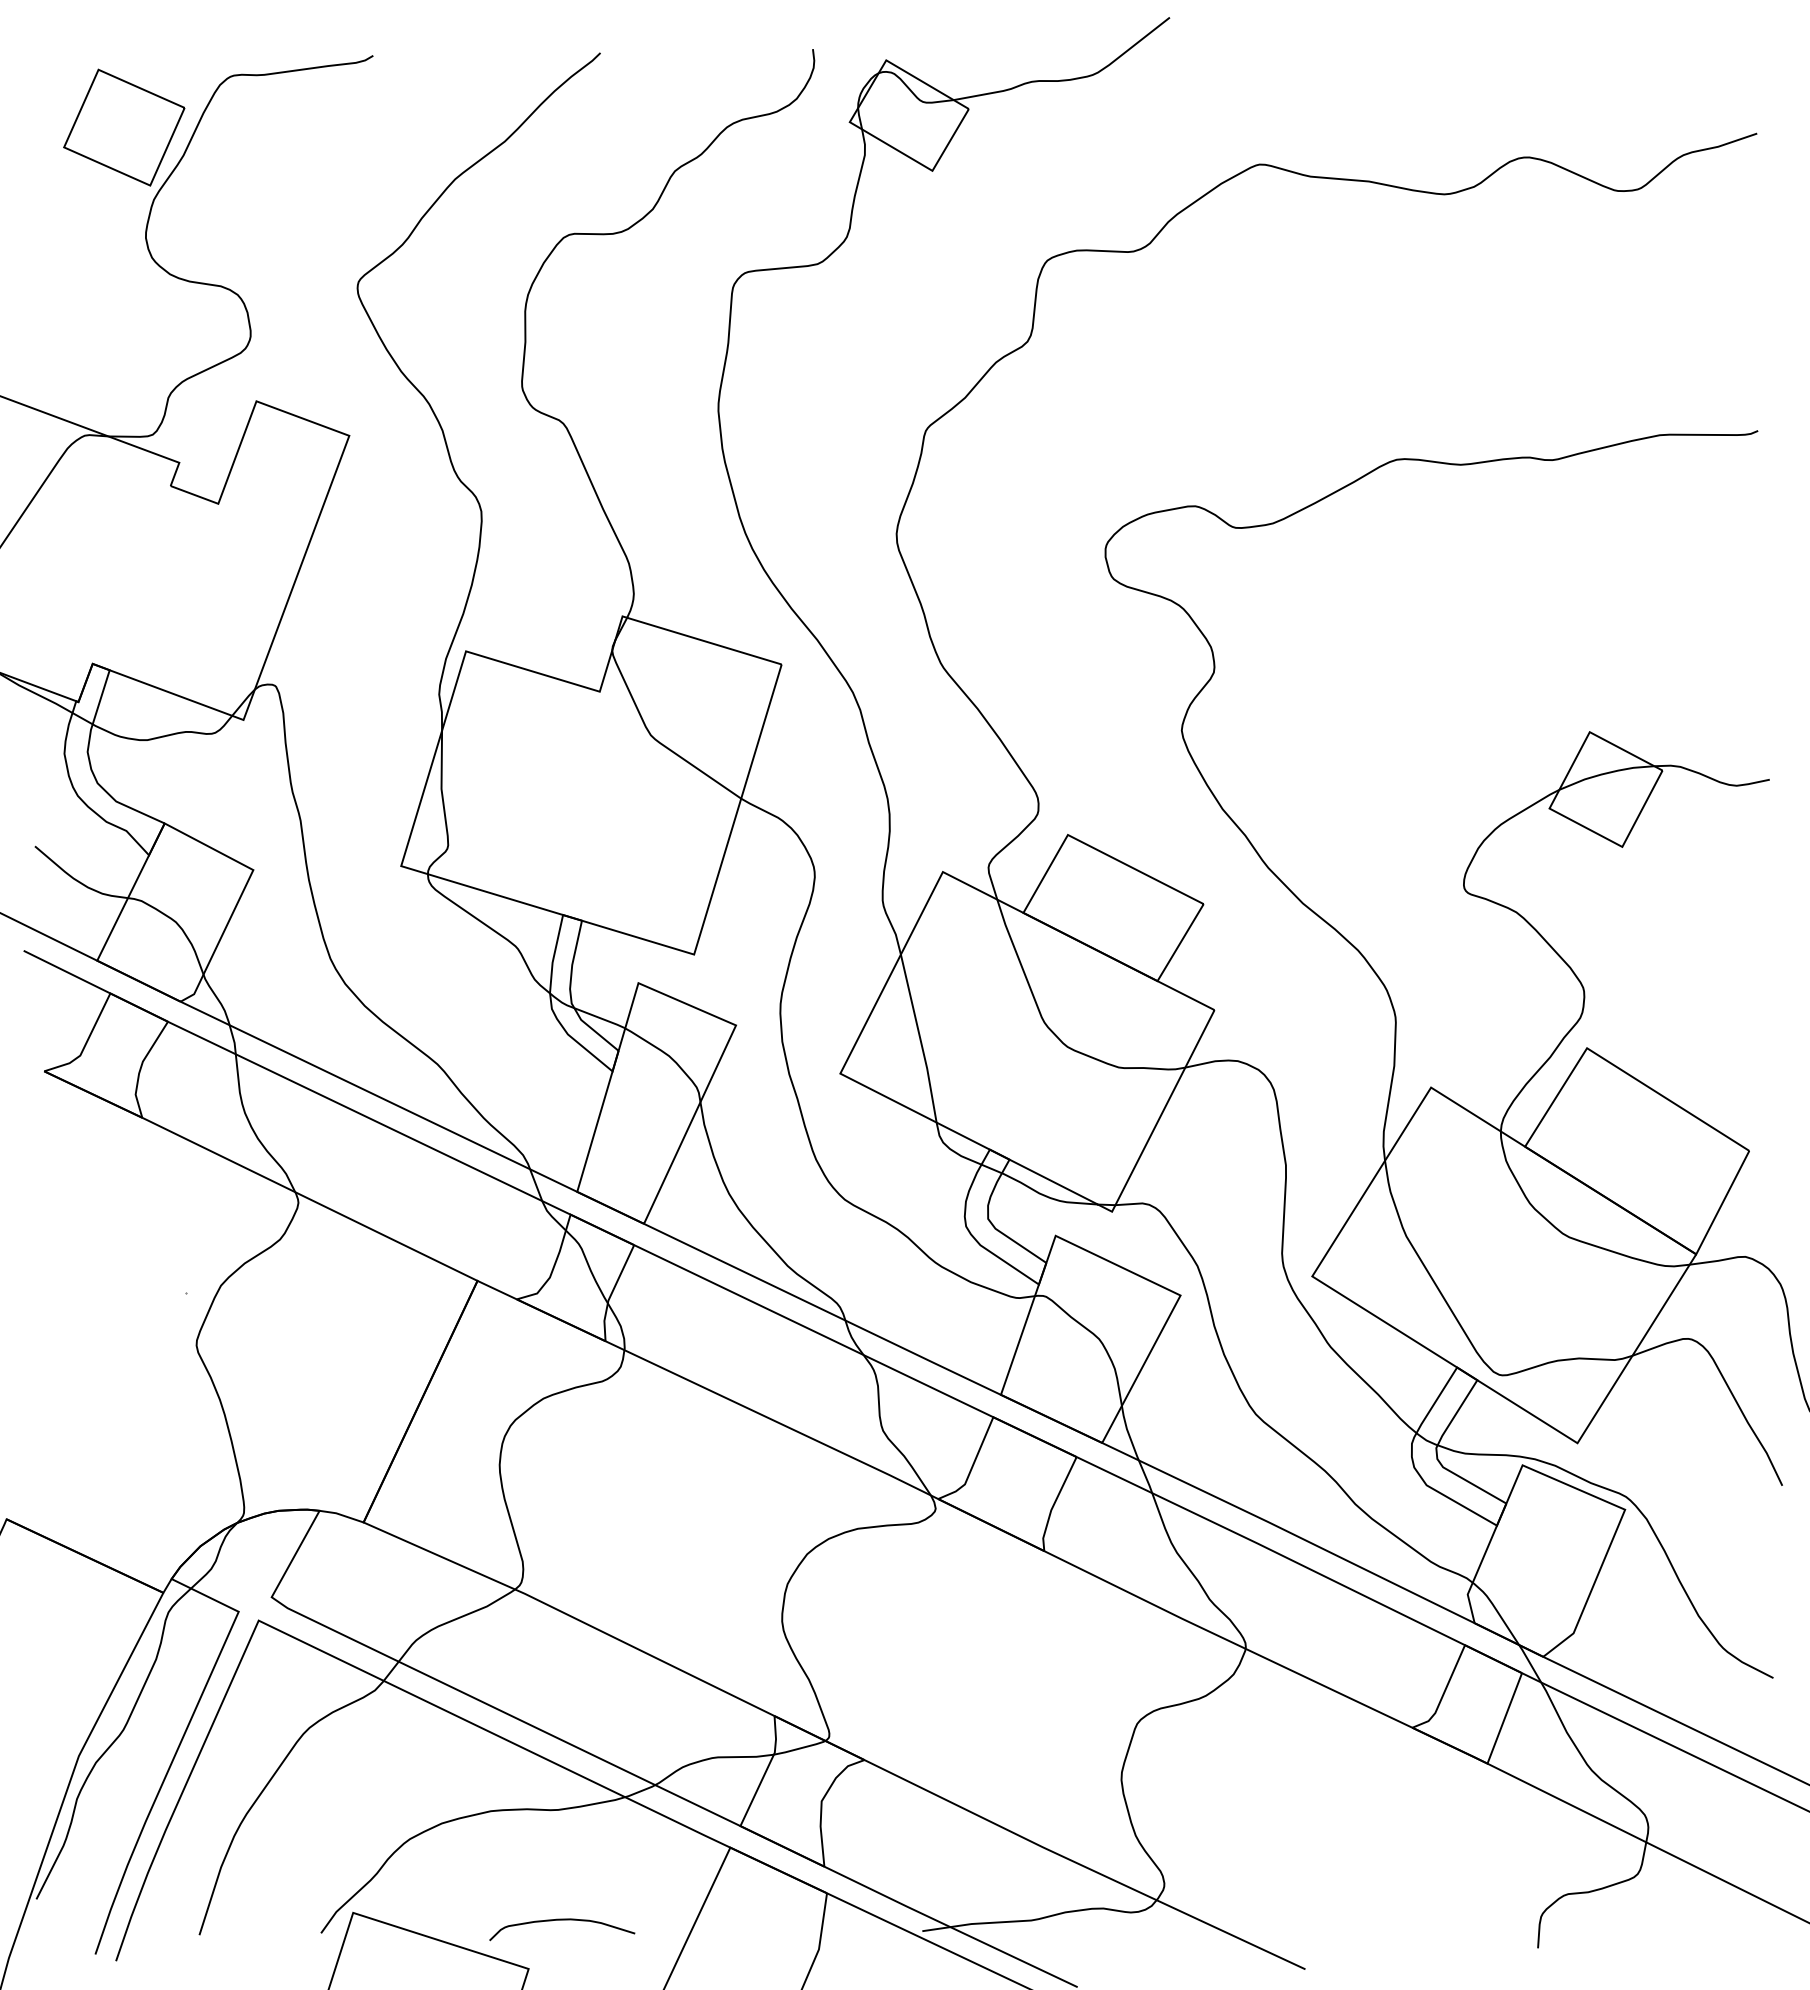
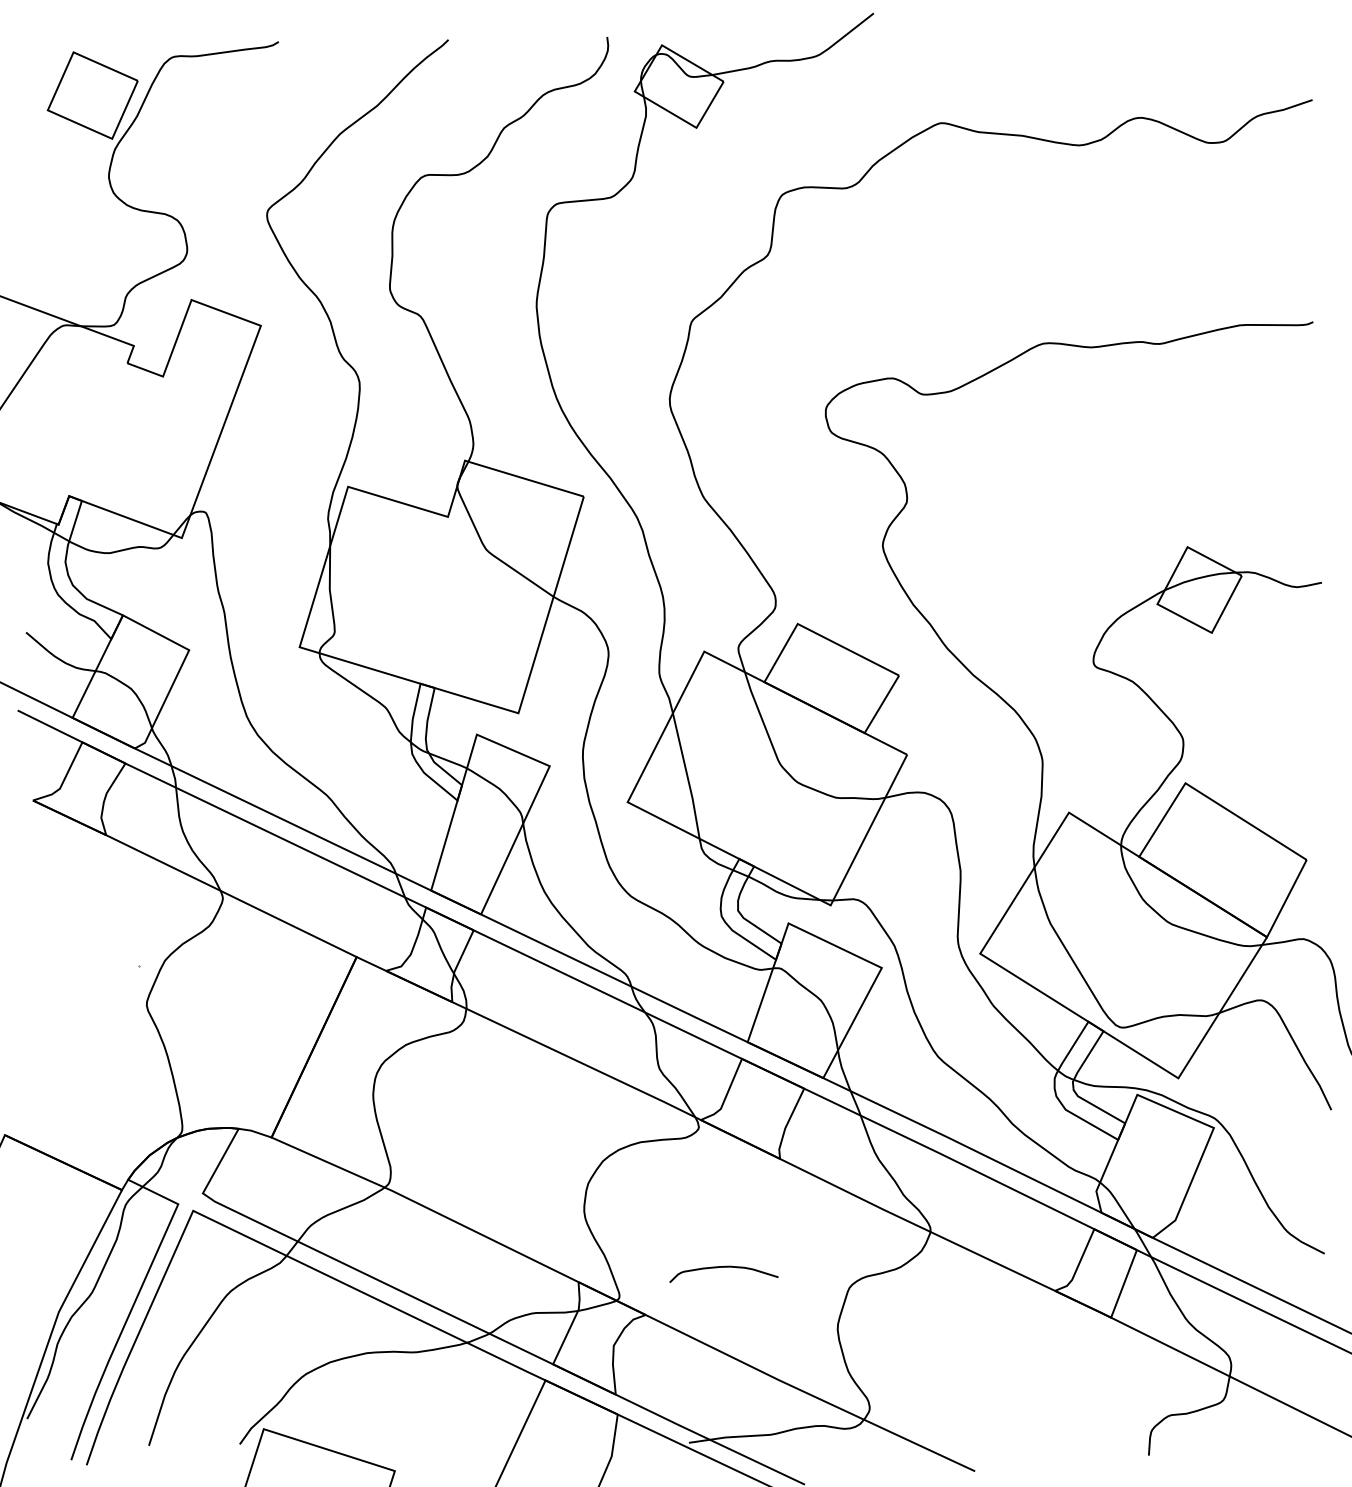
curve: (562, 1920) -> (724, 1267), moved

